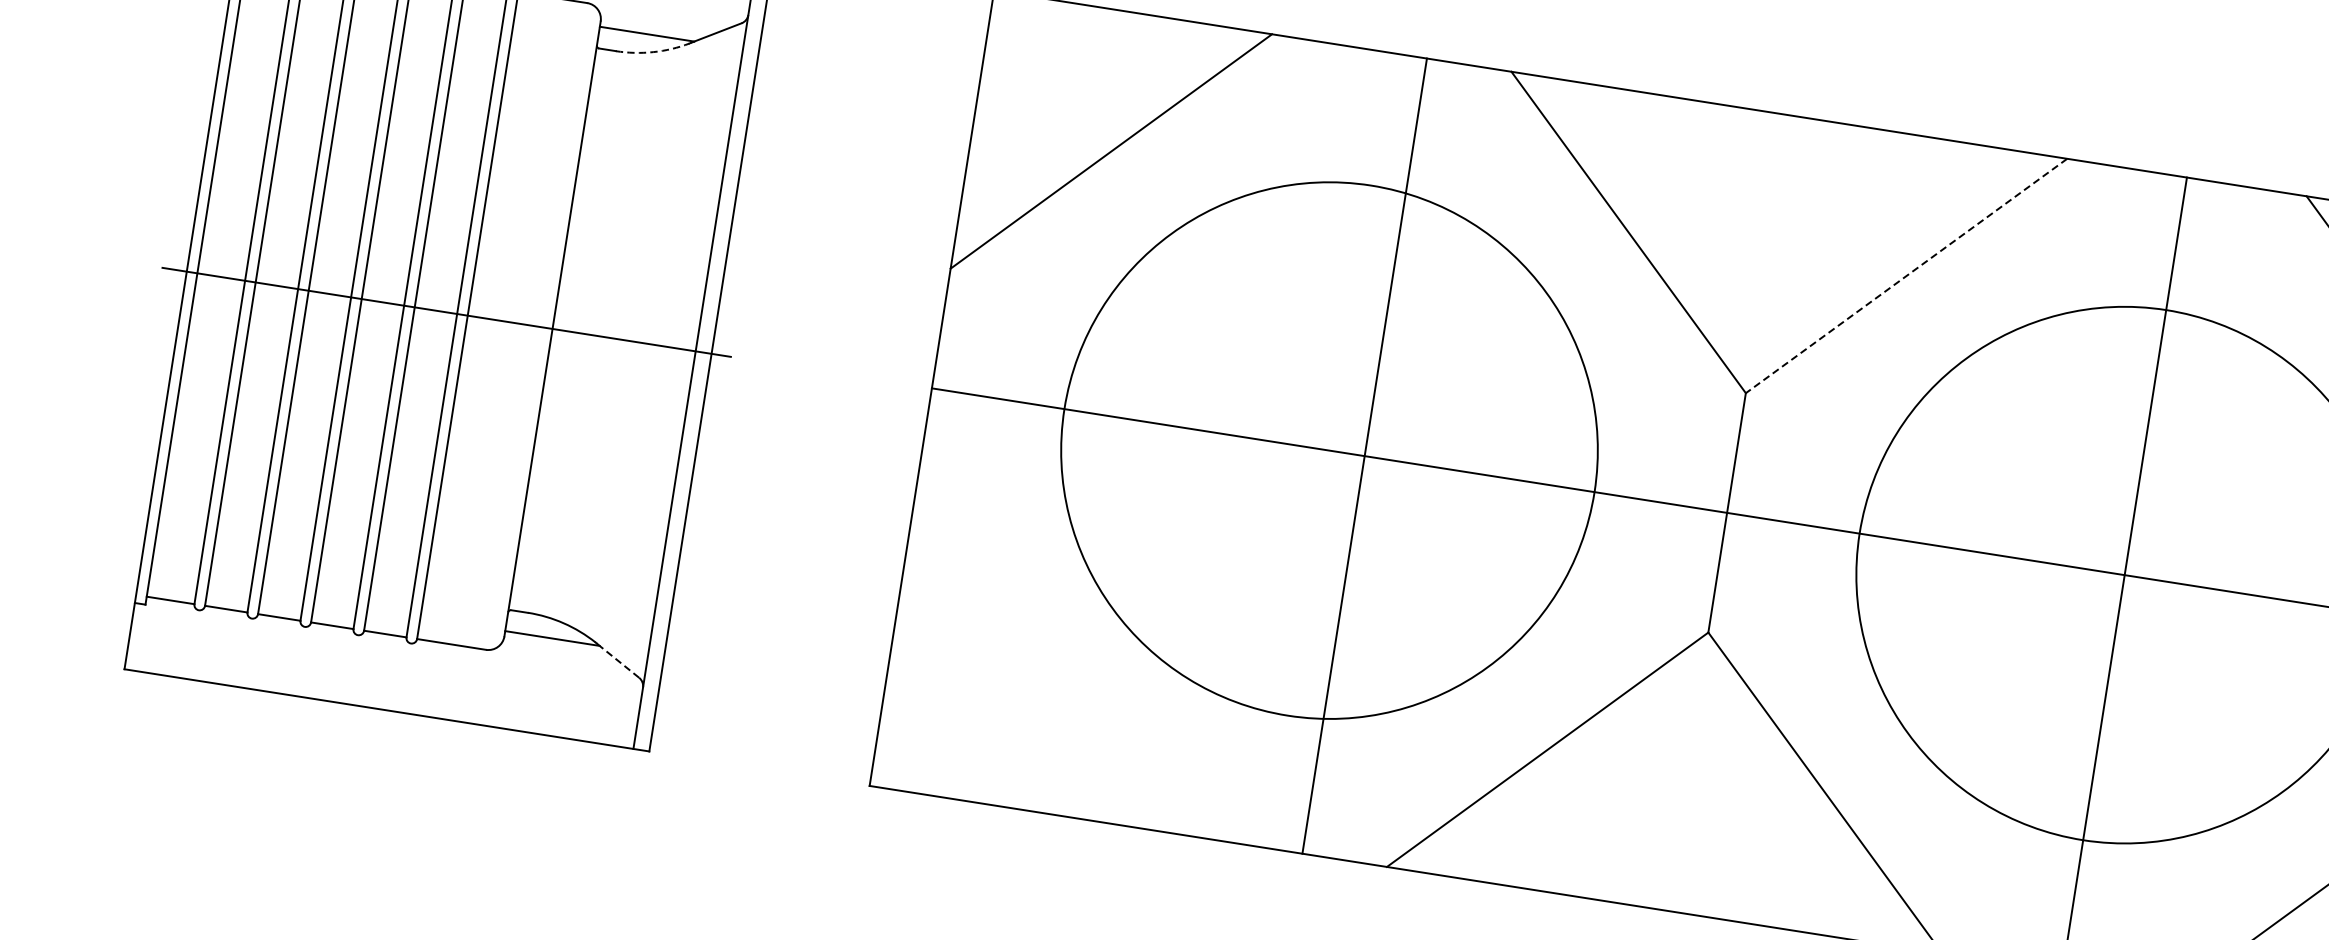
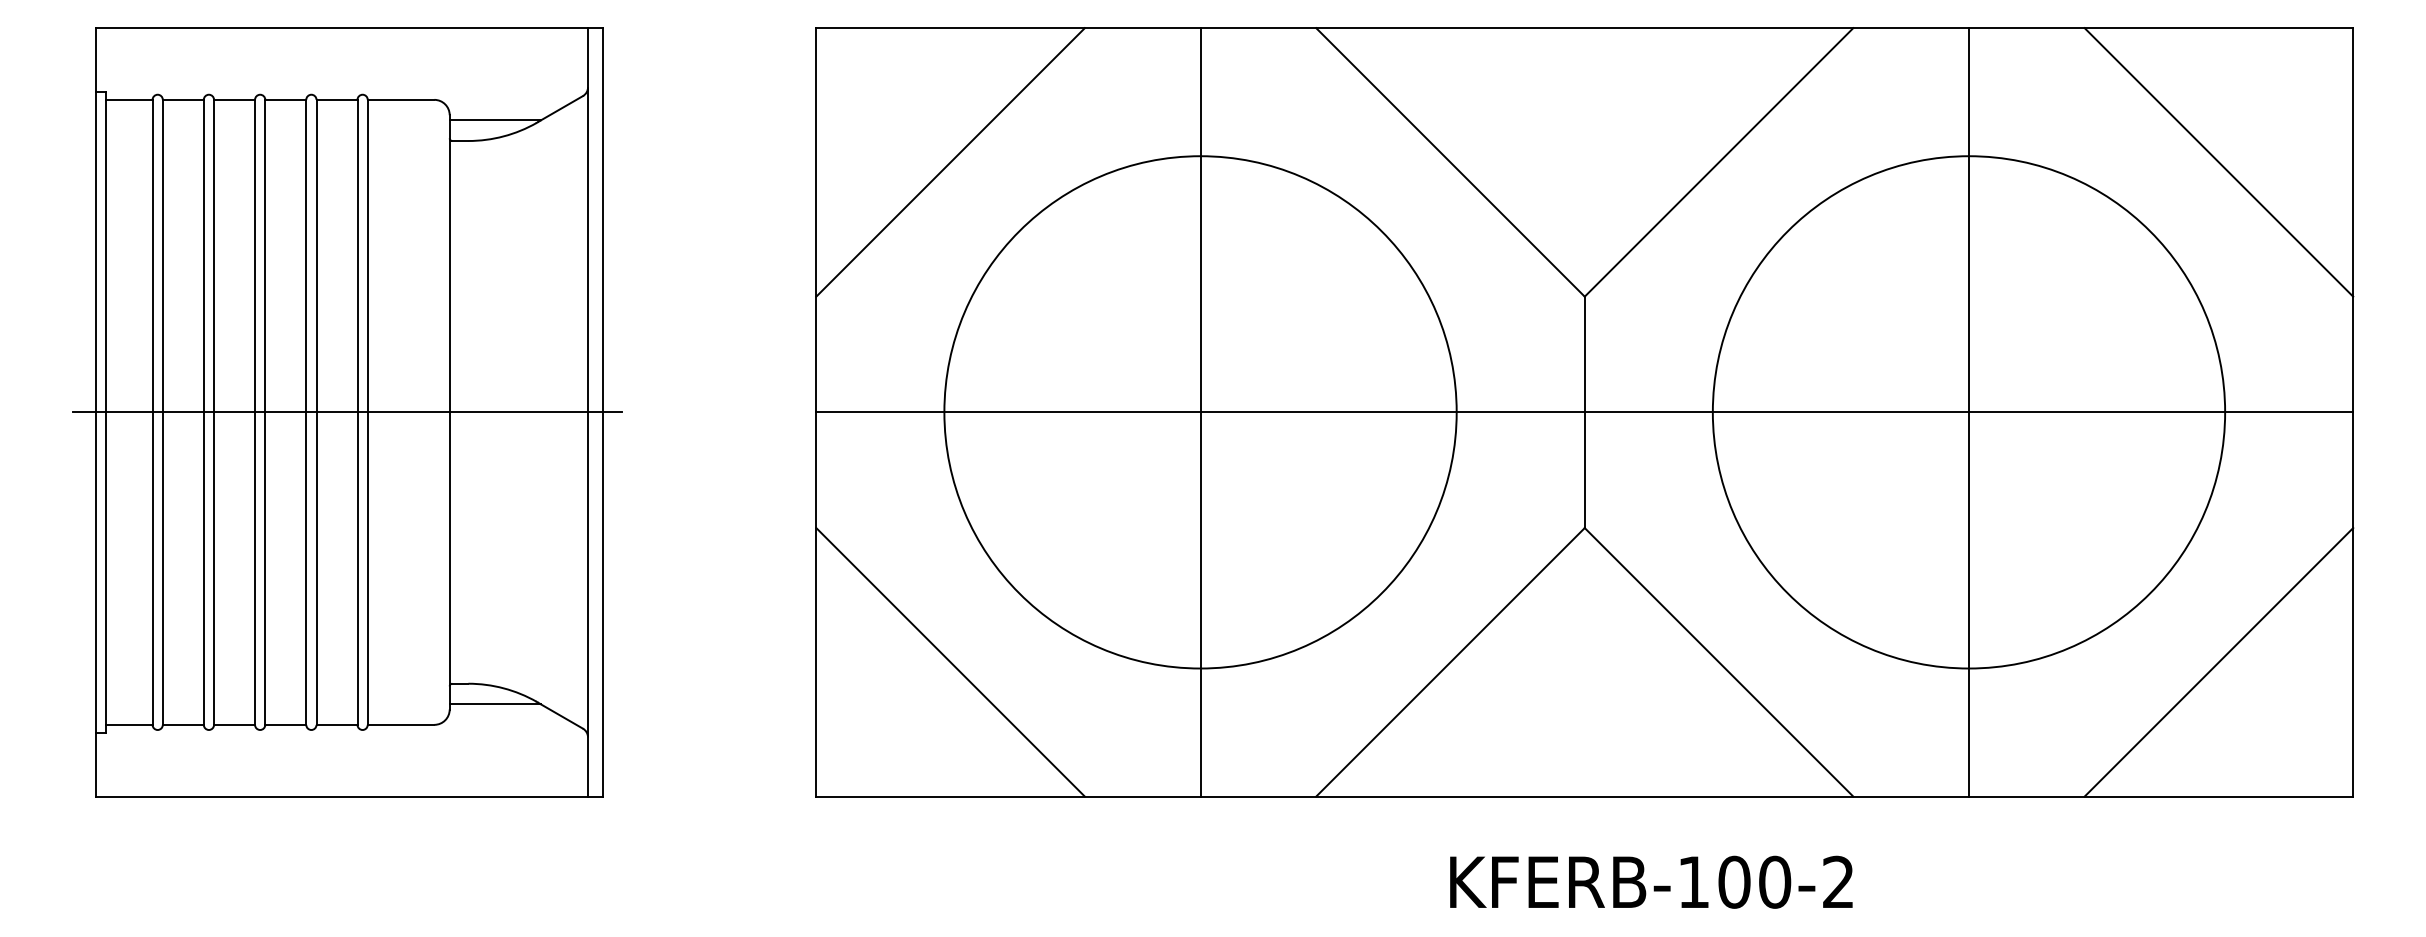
arc: (652, 52) -> (503, 136), dashed -> solid
line: (1907, 276) -> (1719, 162), dashed -> solid
line: (1364, 456) -> (1200, 412), moved
line: (618, 661) -> (561, 716), dashed -> solid
line: (1030, 668) -> (950, 662), added

